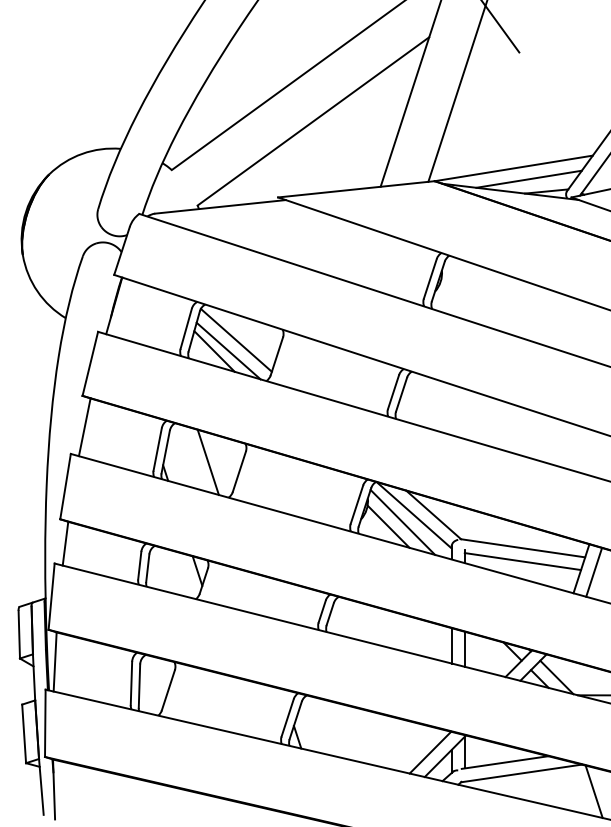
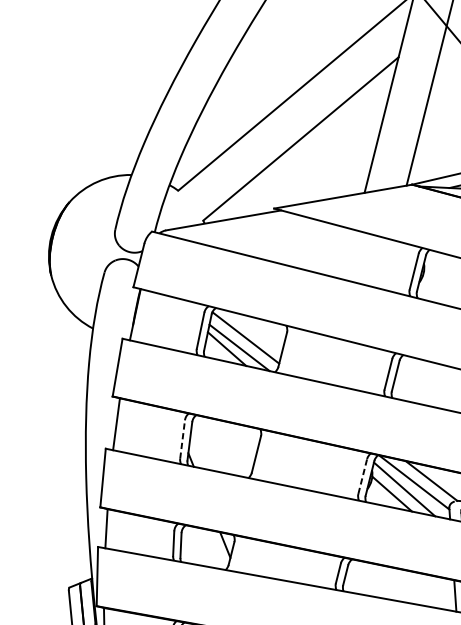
line: (157, 449) -> (182, 439), solid -> dashed
line: (207, 461) -> (227, 447), removed
line: (357, 504) -> (363, 476), solid -> dashed

